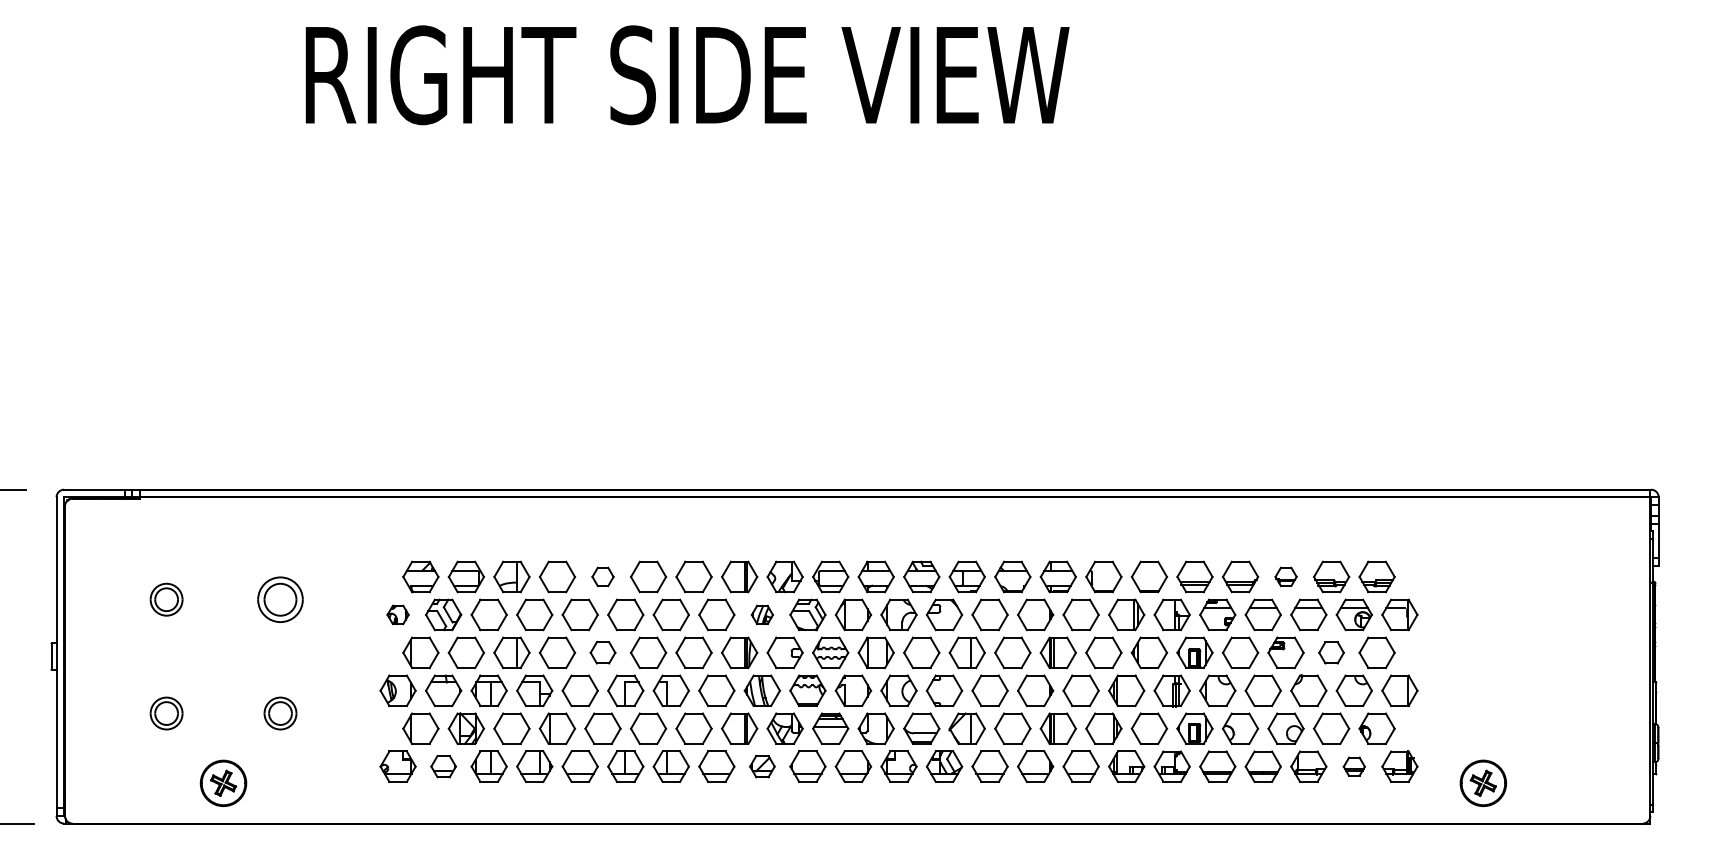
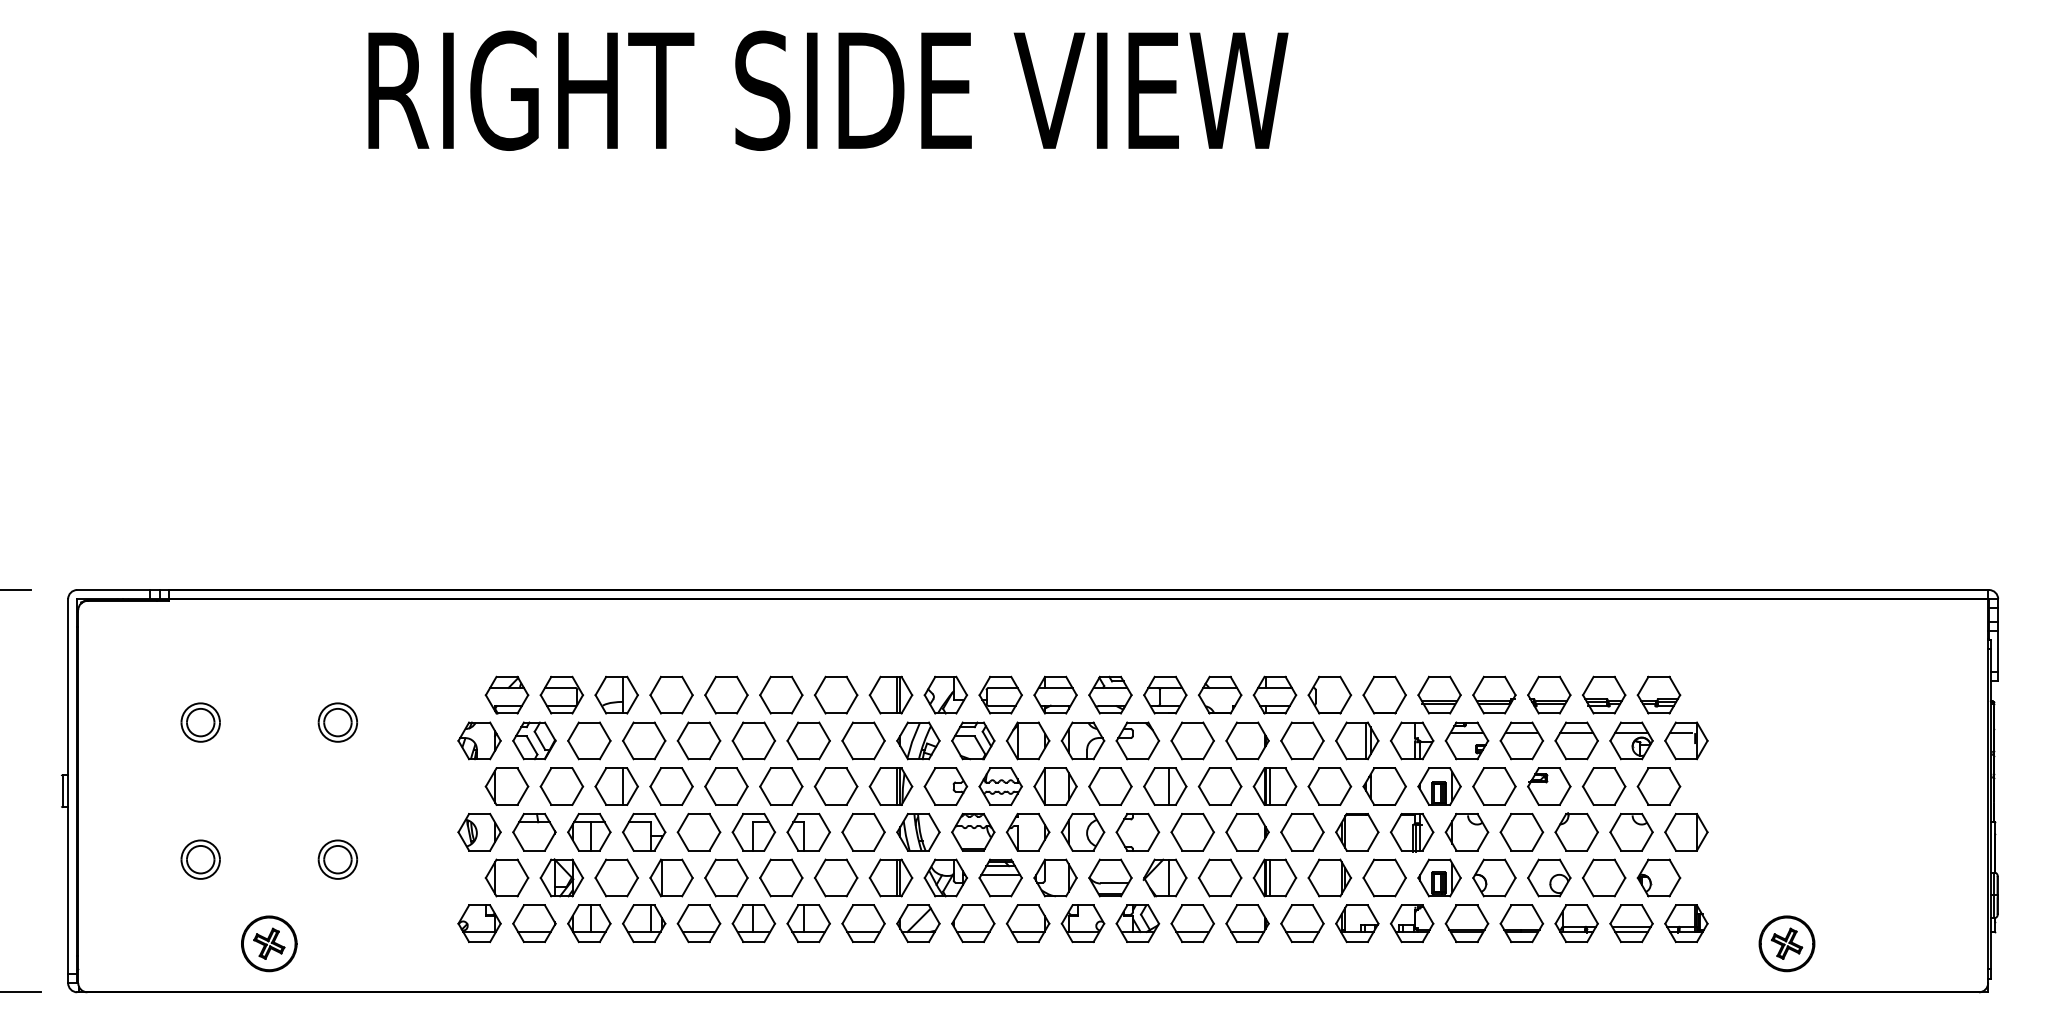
part: (603, 576) -> (726, 694), size x1.67
part: (1286, 576) -> (1549, 694), size x1.67
part: (280, 599) -> (337, 722), size x0.71
part: (398, 614) -> (479, 740), size x1.67
part: (762, 614) -> (918, 740), size x1.67
part: (603, 652) -> (726, 786), size x1.43
part: (1331, 652) -> (1603, 786), size x1.43
part: (443, 766) -> (534, 923), size x1.43
part: (762, 766) -> (918, 923), size x1.43
part: (1354, 766) -> (1631, 923), size x1.67

